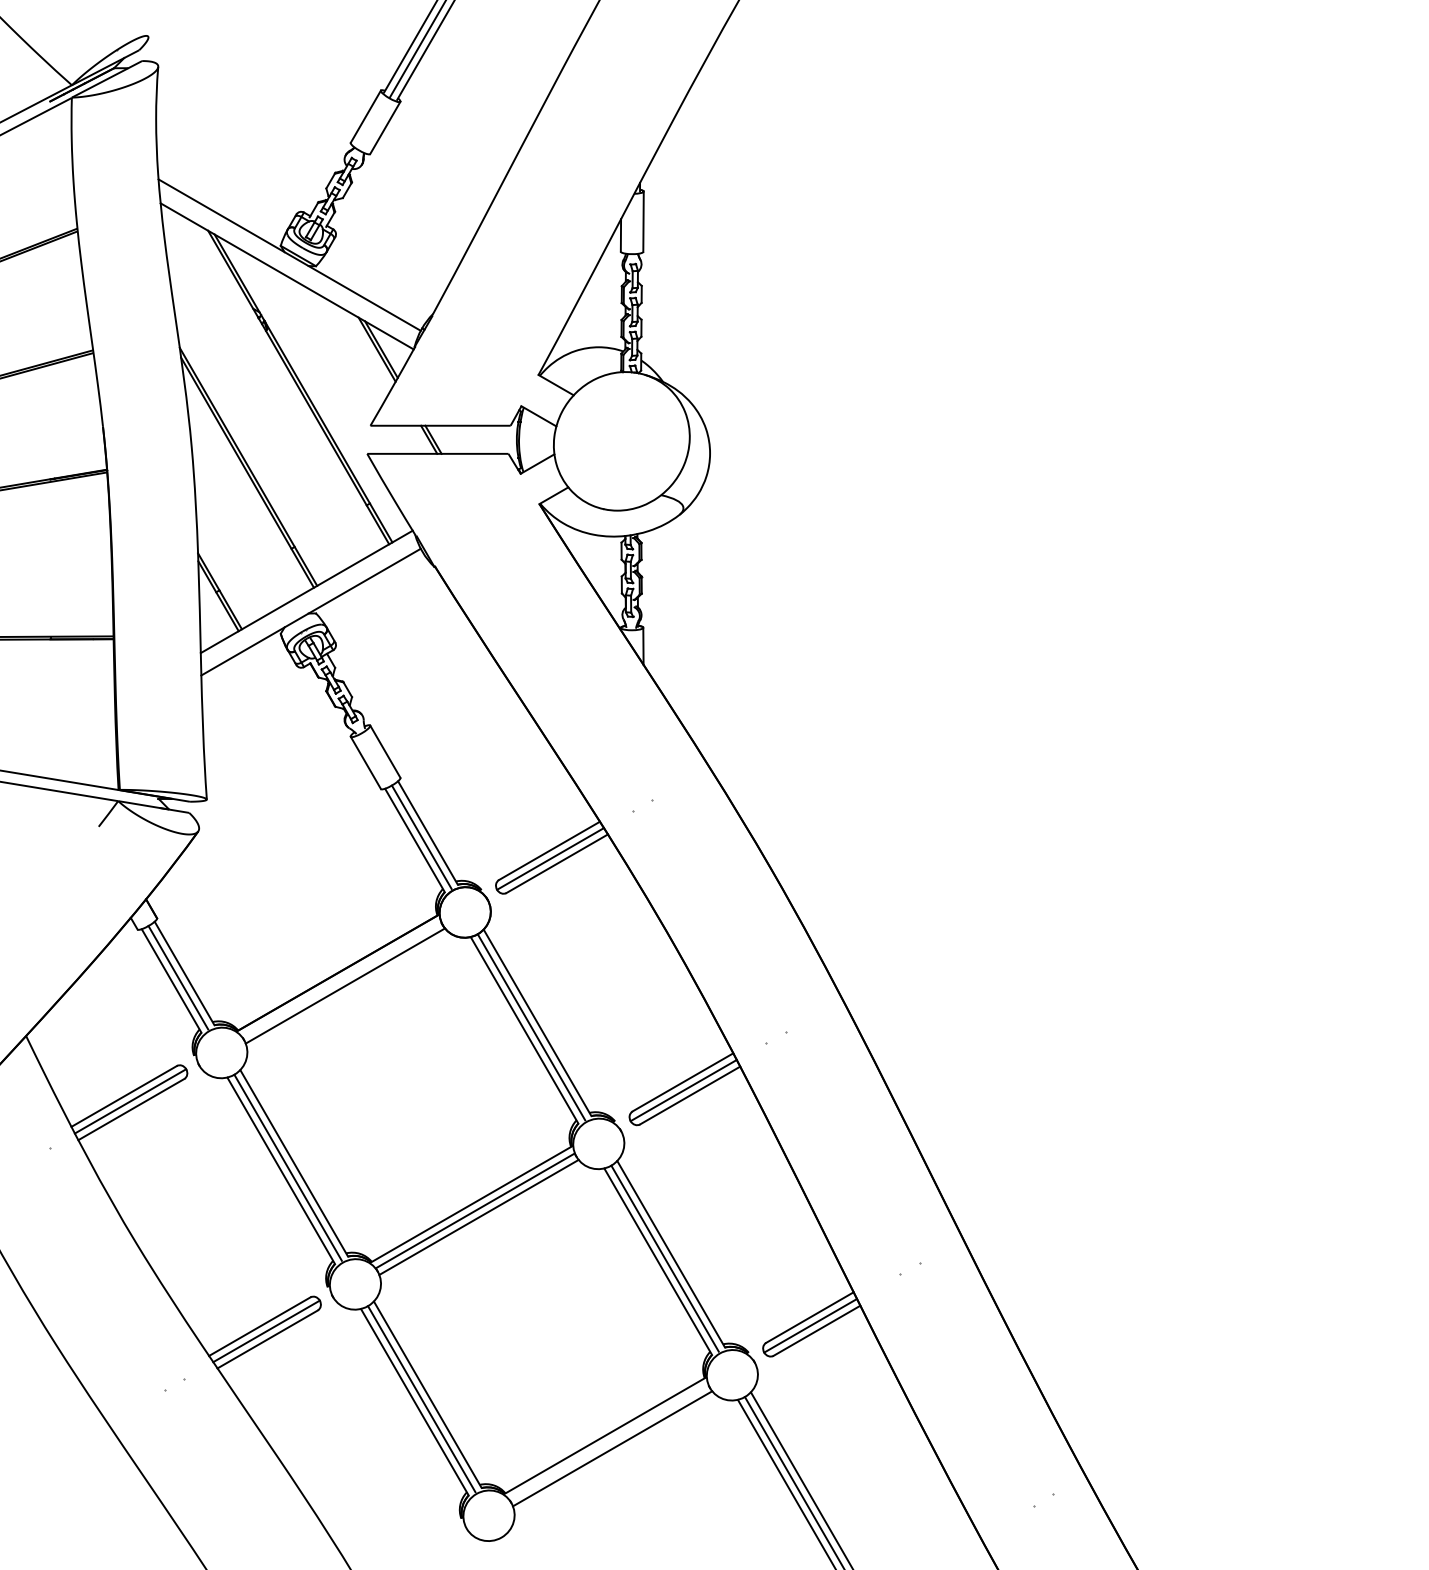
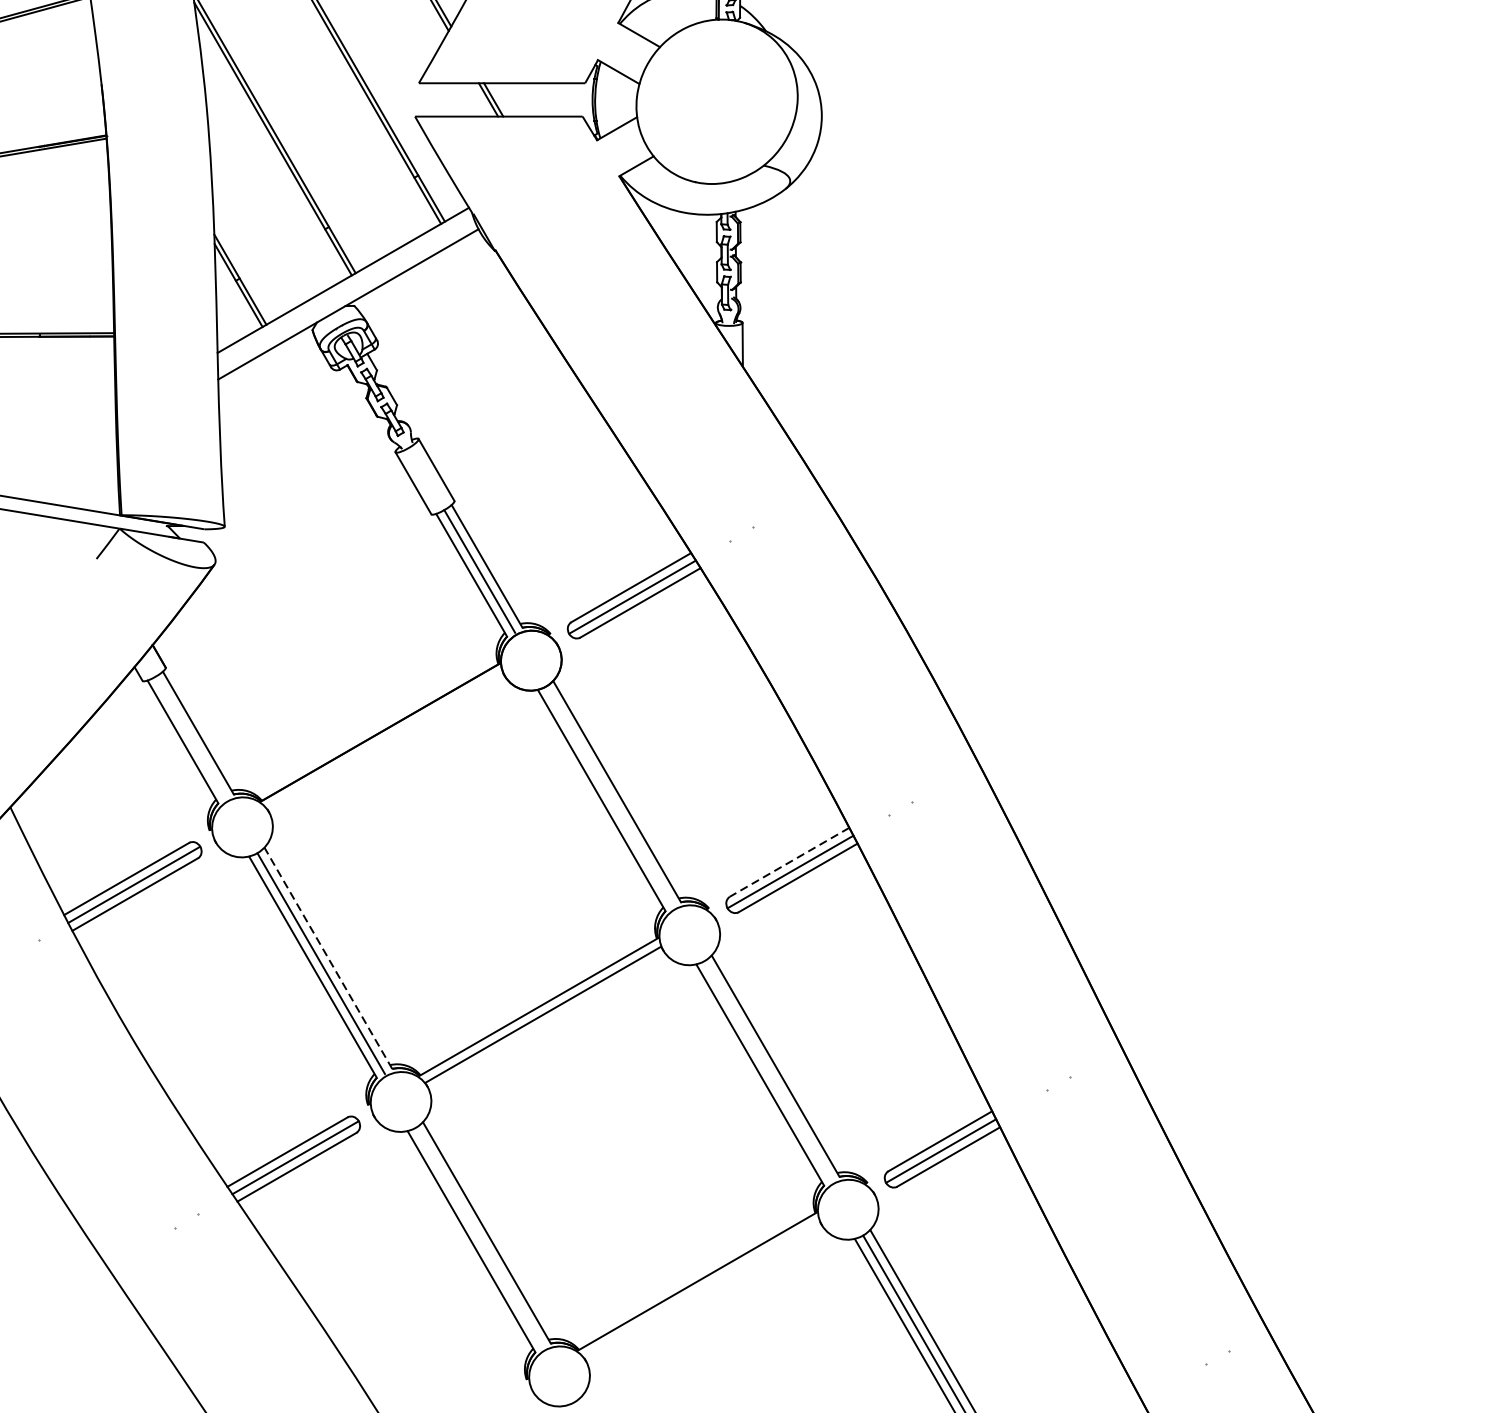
line: (178, 977) -> (191, 737), removed
line: (345, 985) -> (389, 747), removed
line: (531, 1027) -> (609, 797), removed
line: (682, 1082) -> (789, 862), solid -> dashed
line: (294, 1163) -> (328, 958), solid -> dashed
line: (478, 1216) -> (547, 1021), removed
line: (664, 1258) -> (767, 1071), removed
line: (421, 1399) -> (479, 1238), removed
line: (612, 1448) -> (706, 1296), removed

